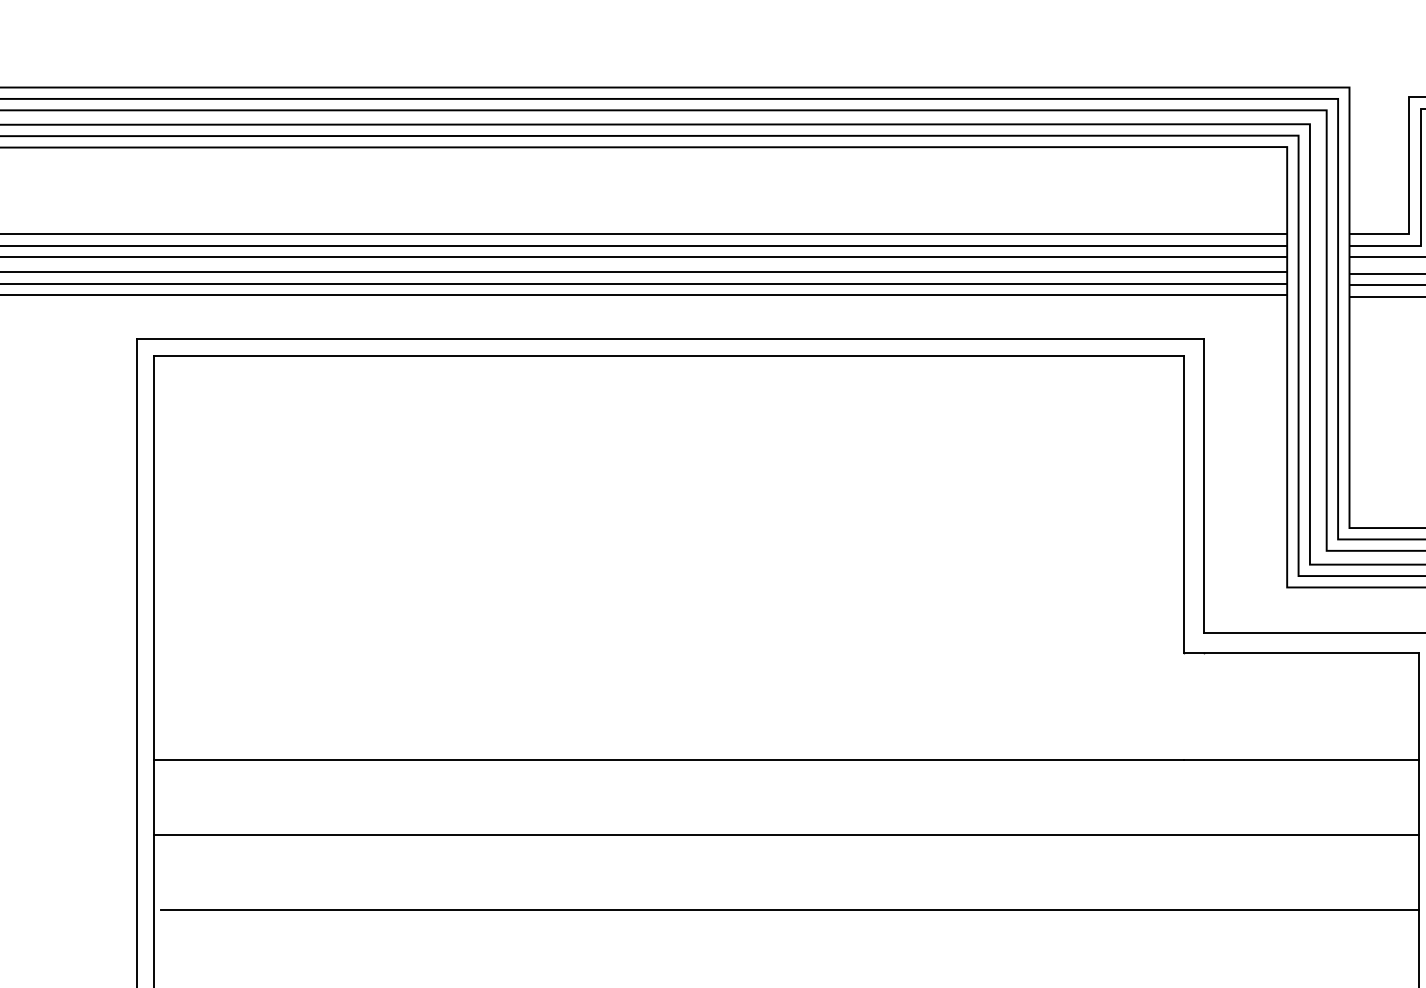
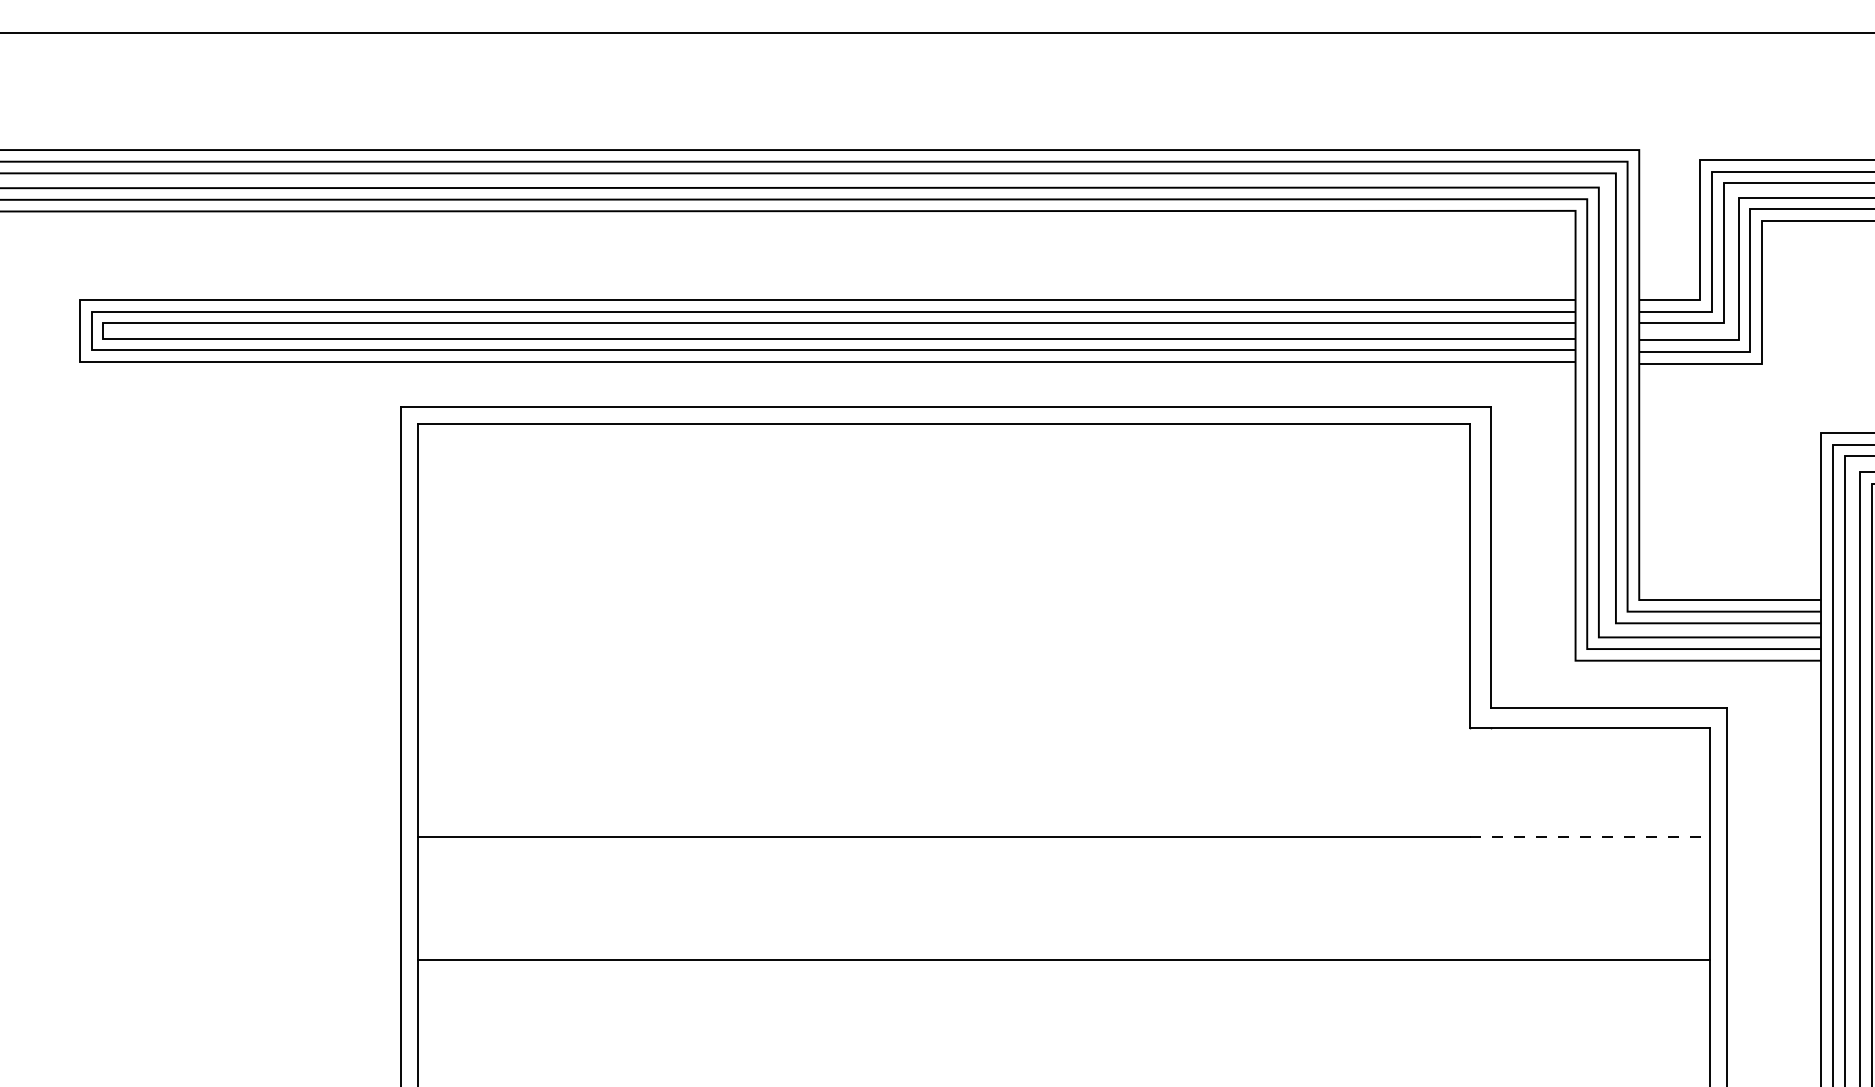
line: (1300, 759) -> (1589, 836), solid -> dashed
line: (785, 834) -> (1063, 960), moved
line: (789, 910) -> (1067, 990), removed

